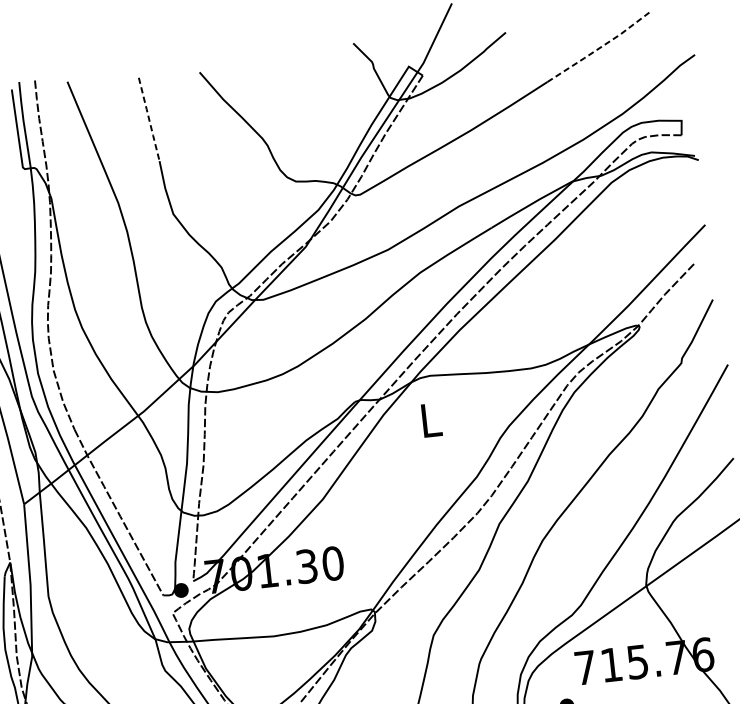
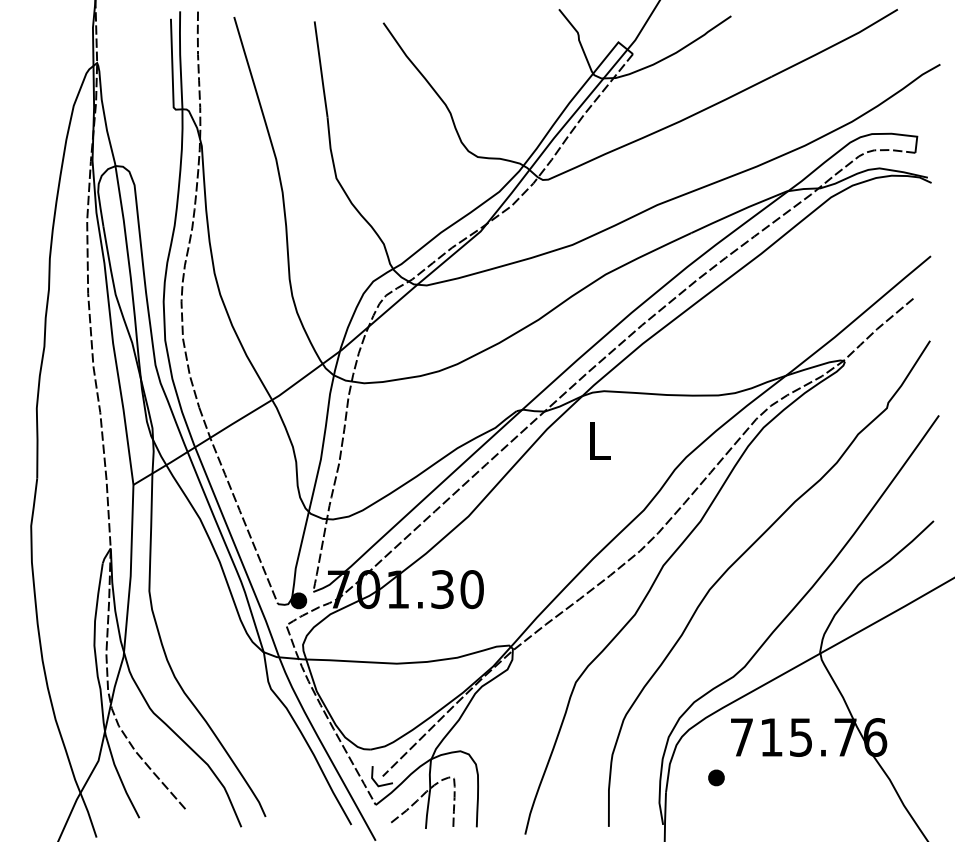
line: (600, 47) -> (835, 44), dashed -> solid
line: (149, 119) -> (321, 69), dashed -> solid

